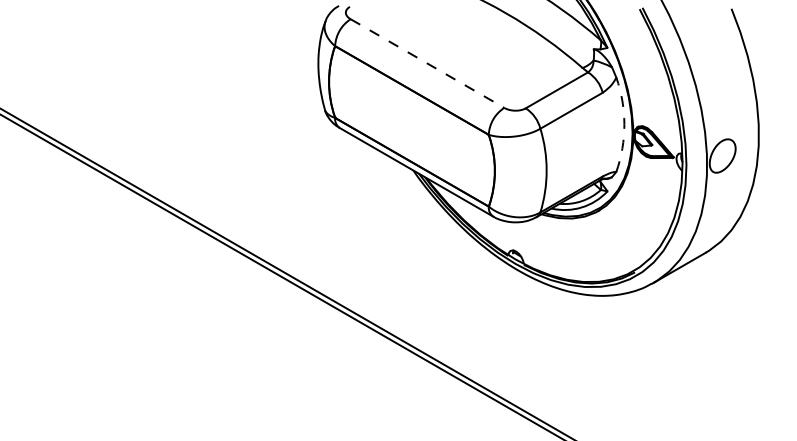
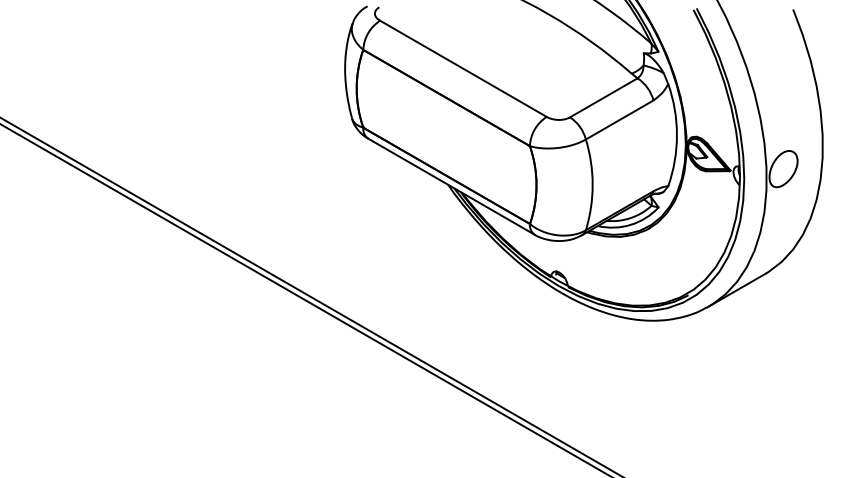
line: (427, 63) -> (463, 68), dashed -> solid
arc: (624, 124) -> (677, 134), dashed -> solid

